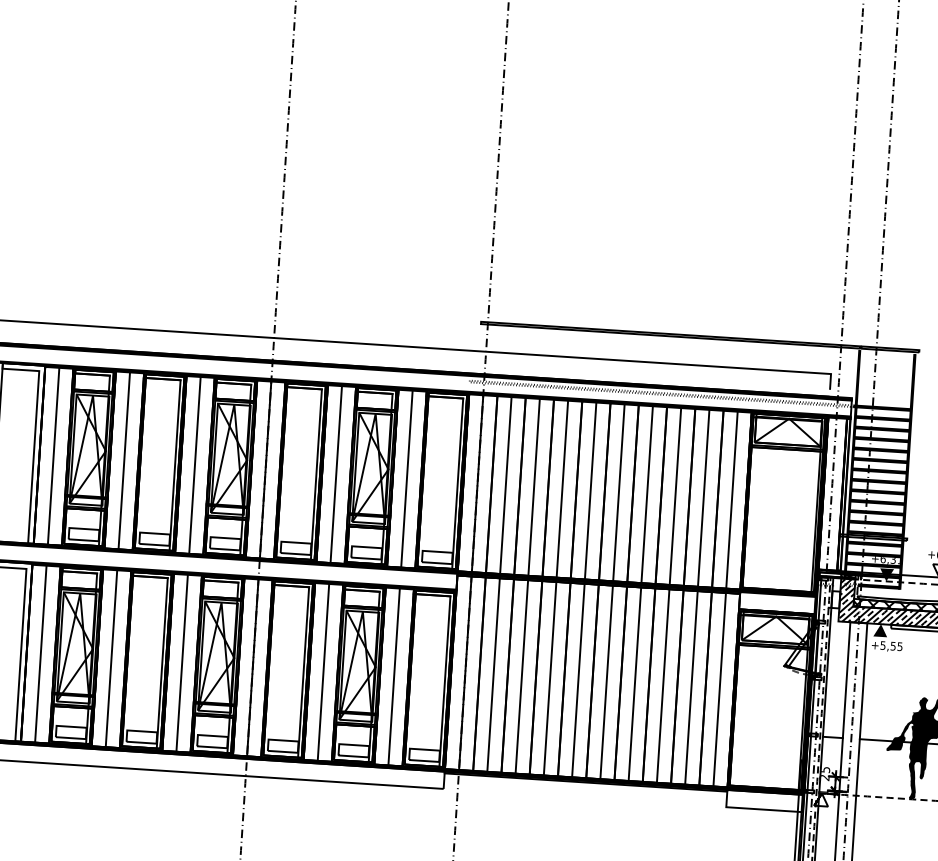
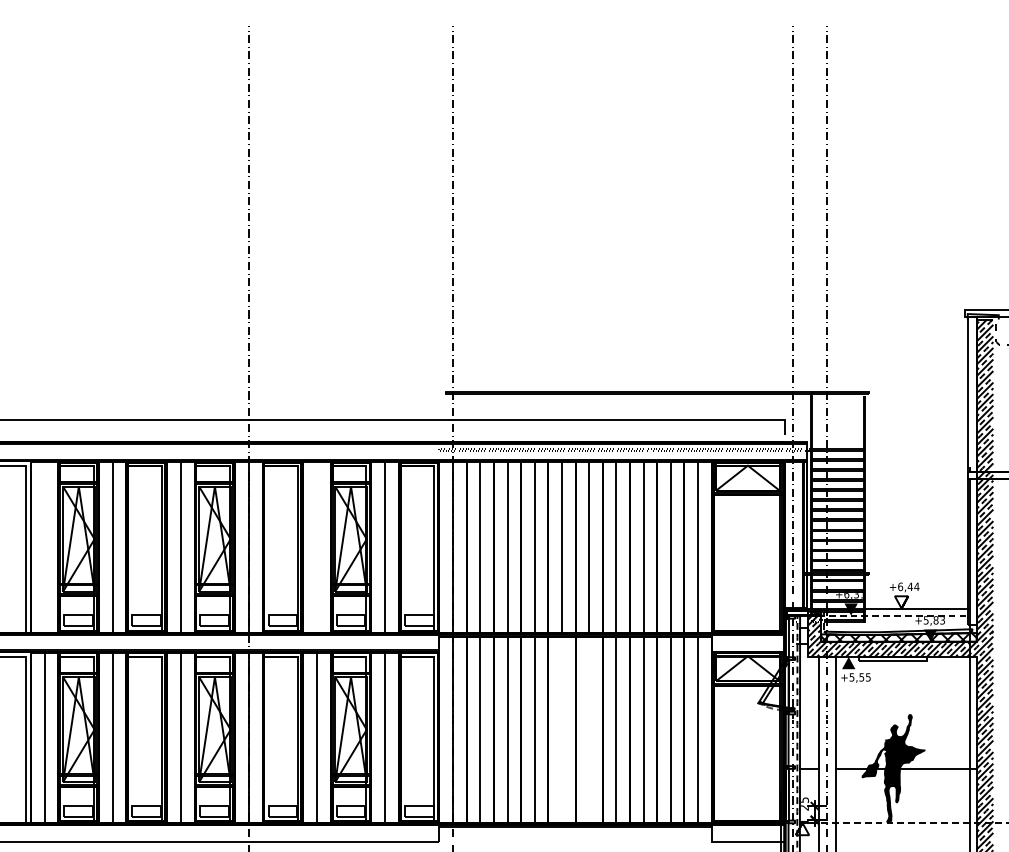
line: (53, 455) -> (44, 546), removed
line: (336, 473) -> (317, 546), removed
line: (577, 680) -> (561, 729), removed
line: (606, 682) -> (589, 729), removed

